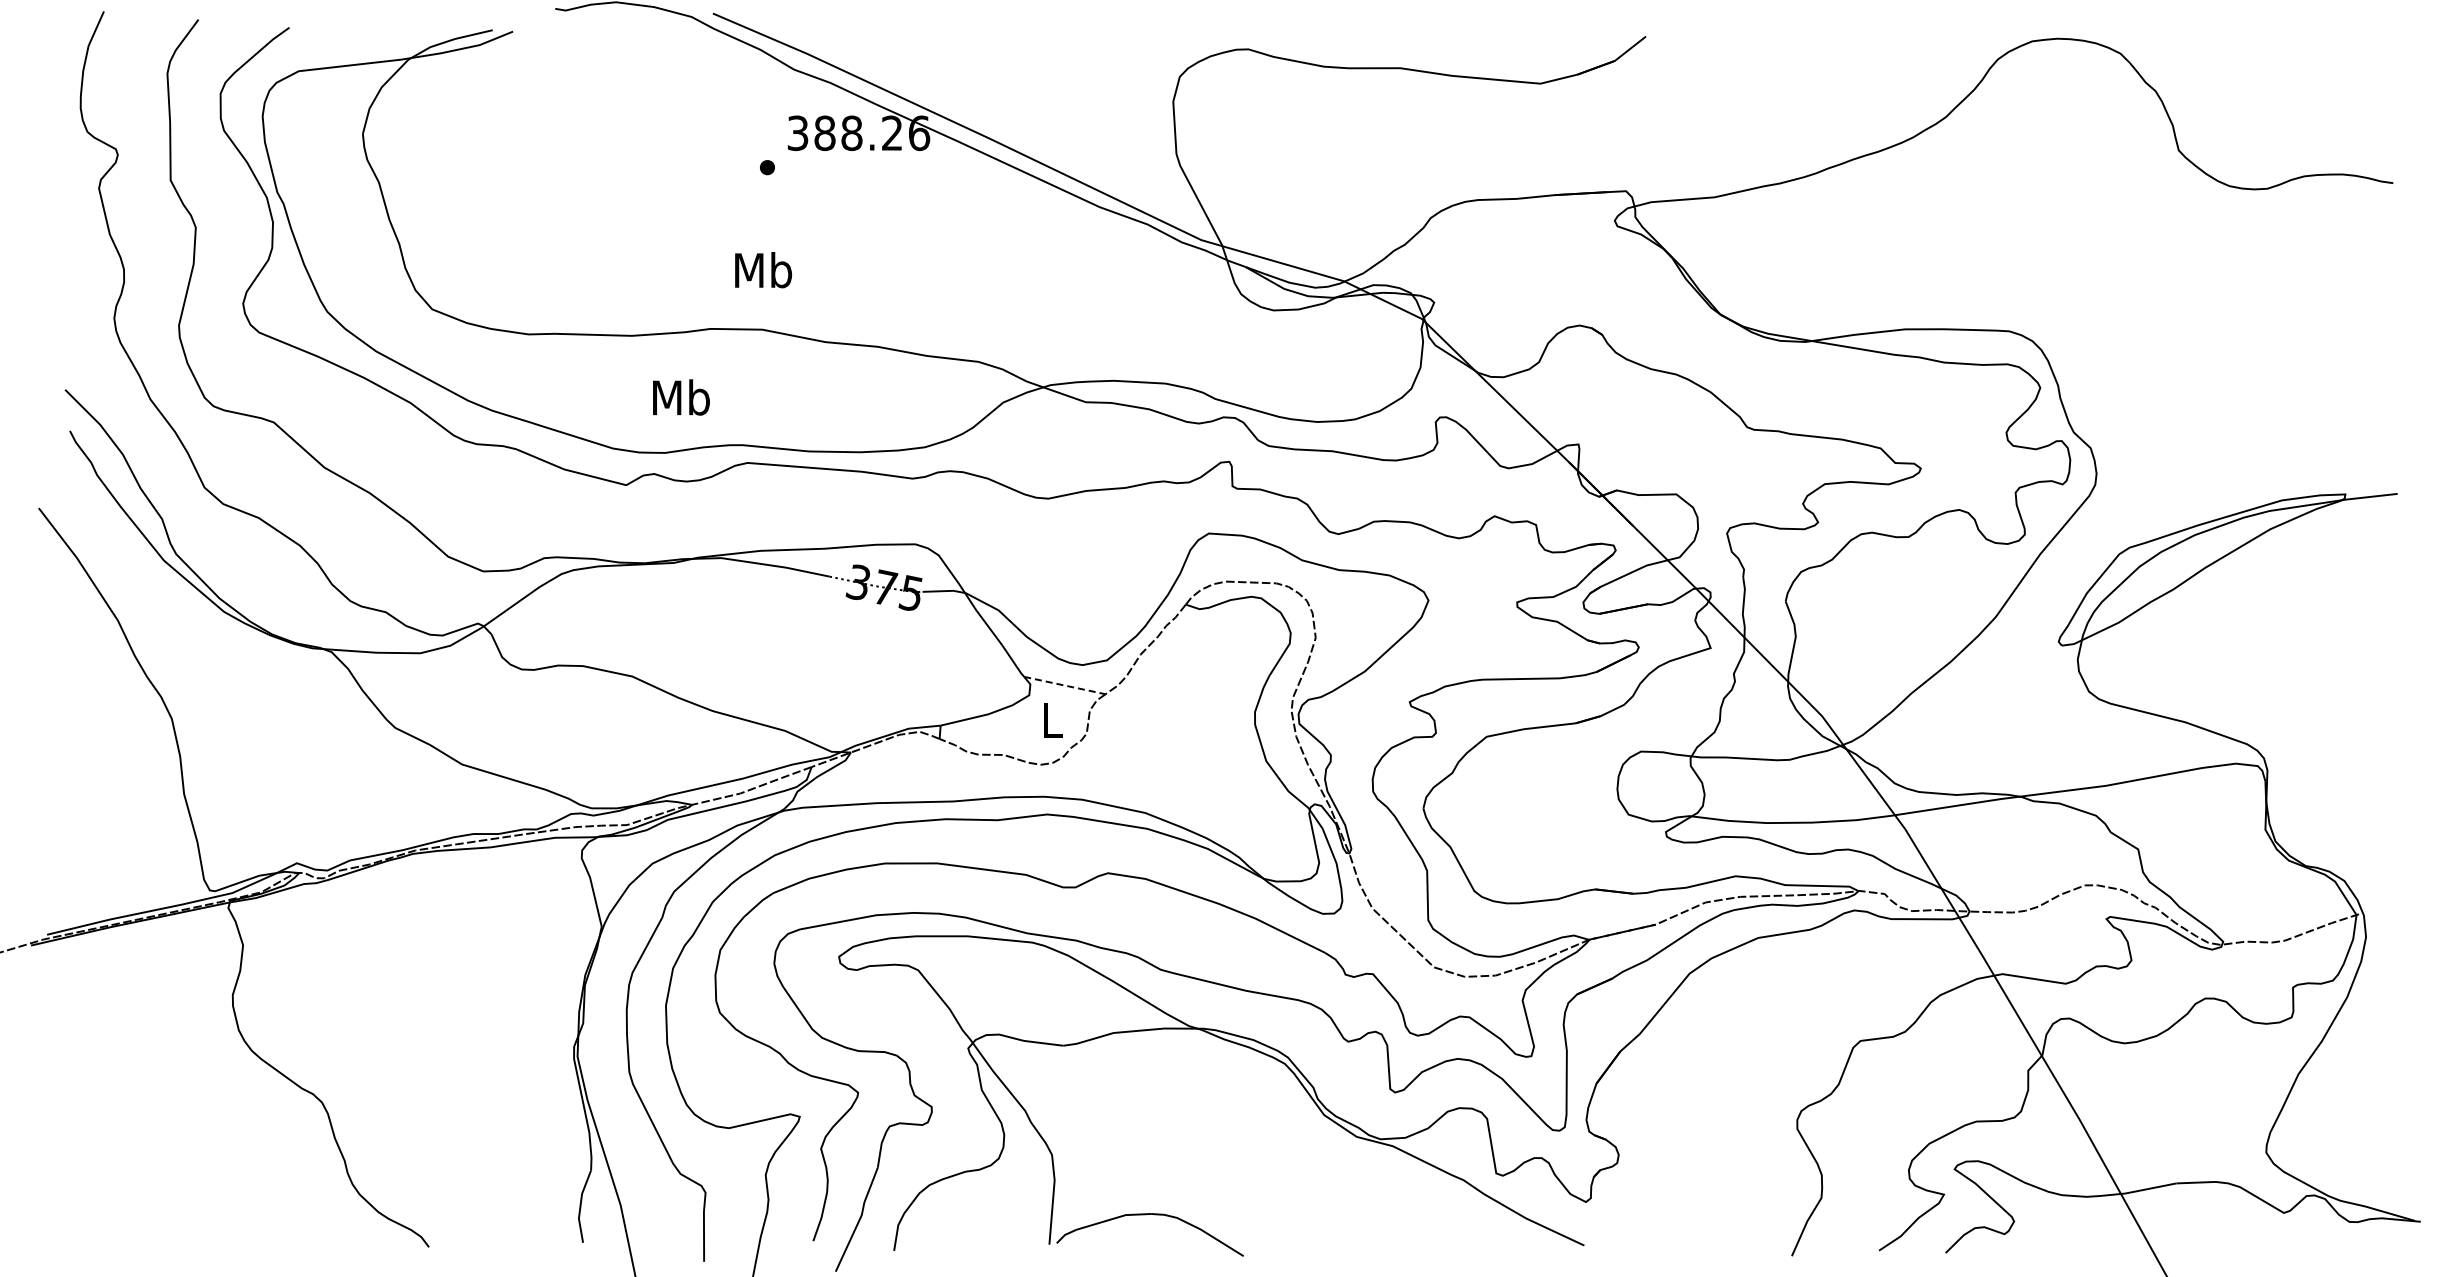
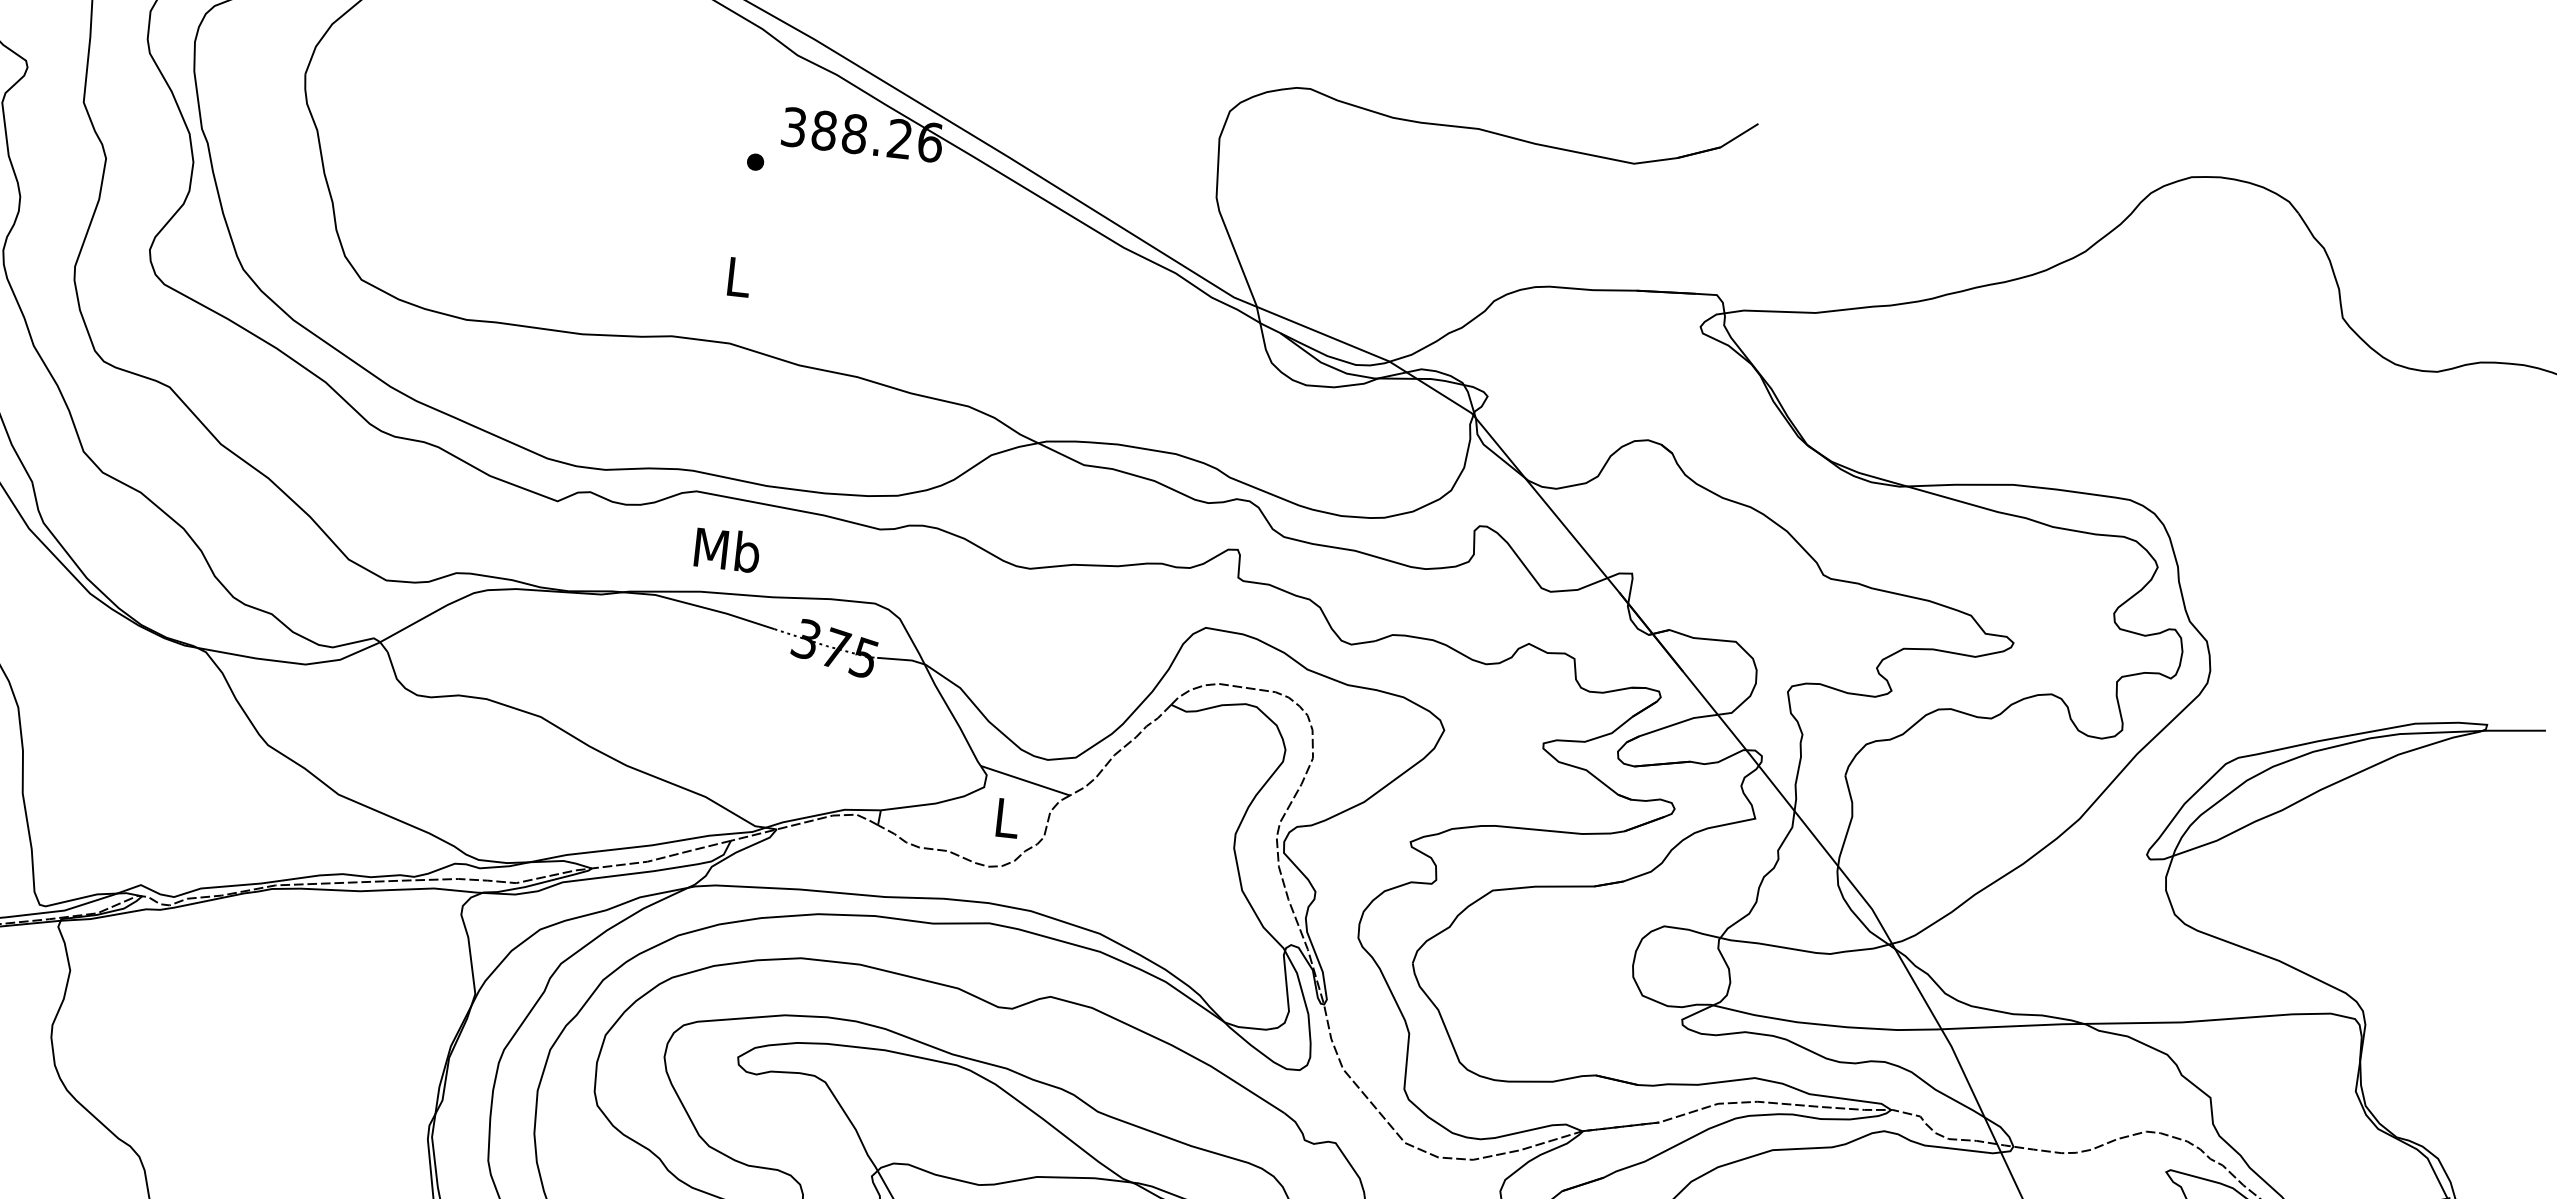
text: (763, 270) -> (738, 277), Mb -> L
text: (681, 397) -> (727, 549), moved
line: (1064, 685) -> (1024, 780), dashed -> solid

